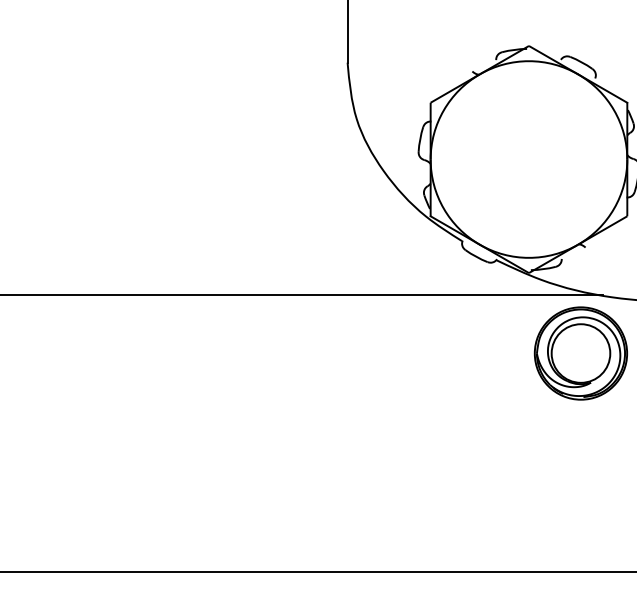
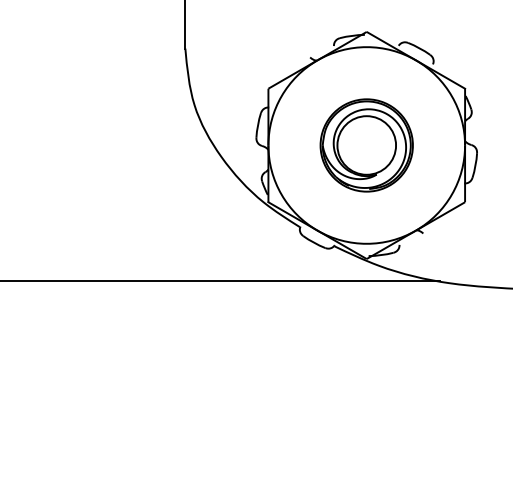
part: (580, 353) -> (366, 145), moved

